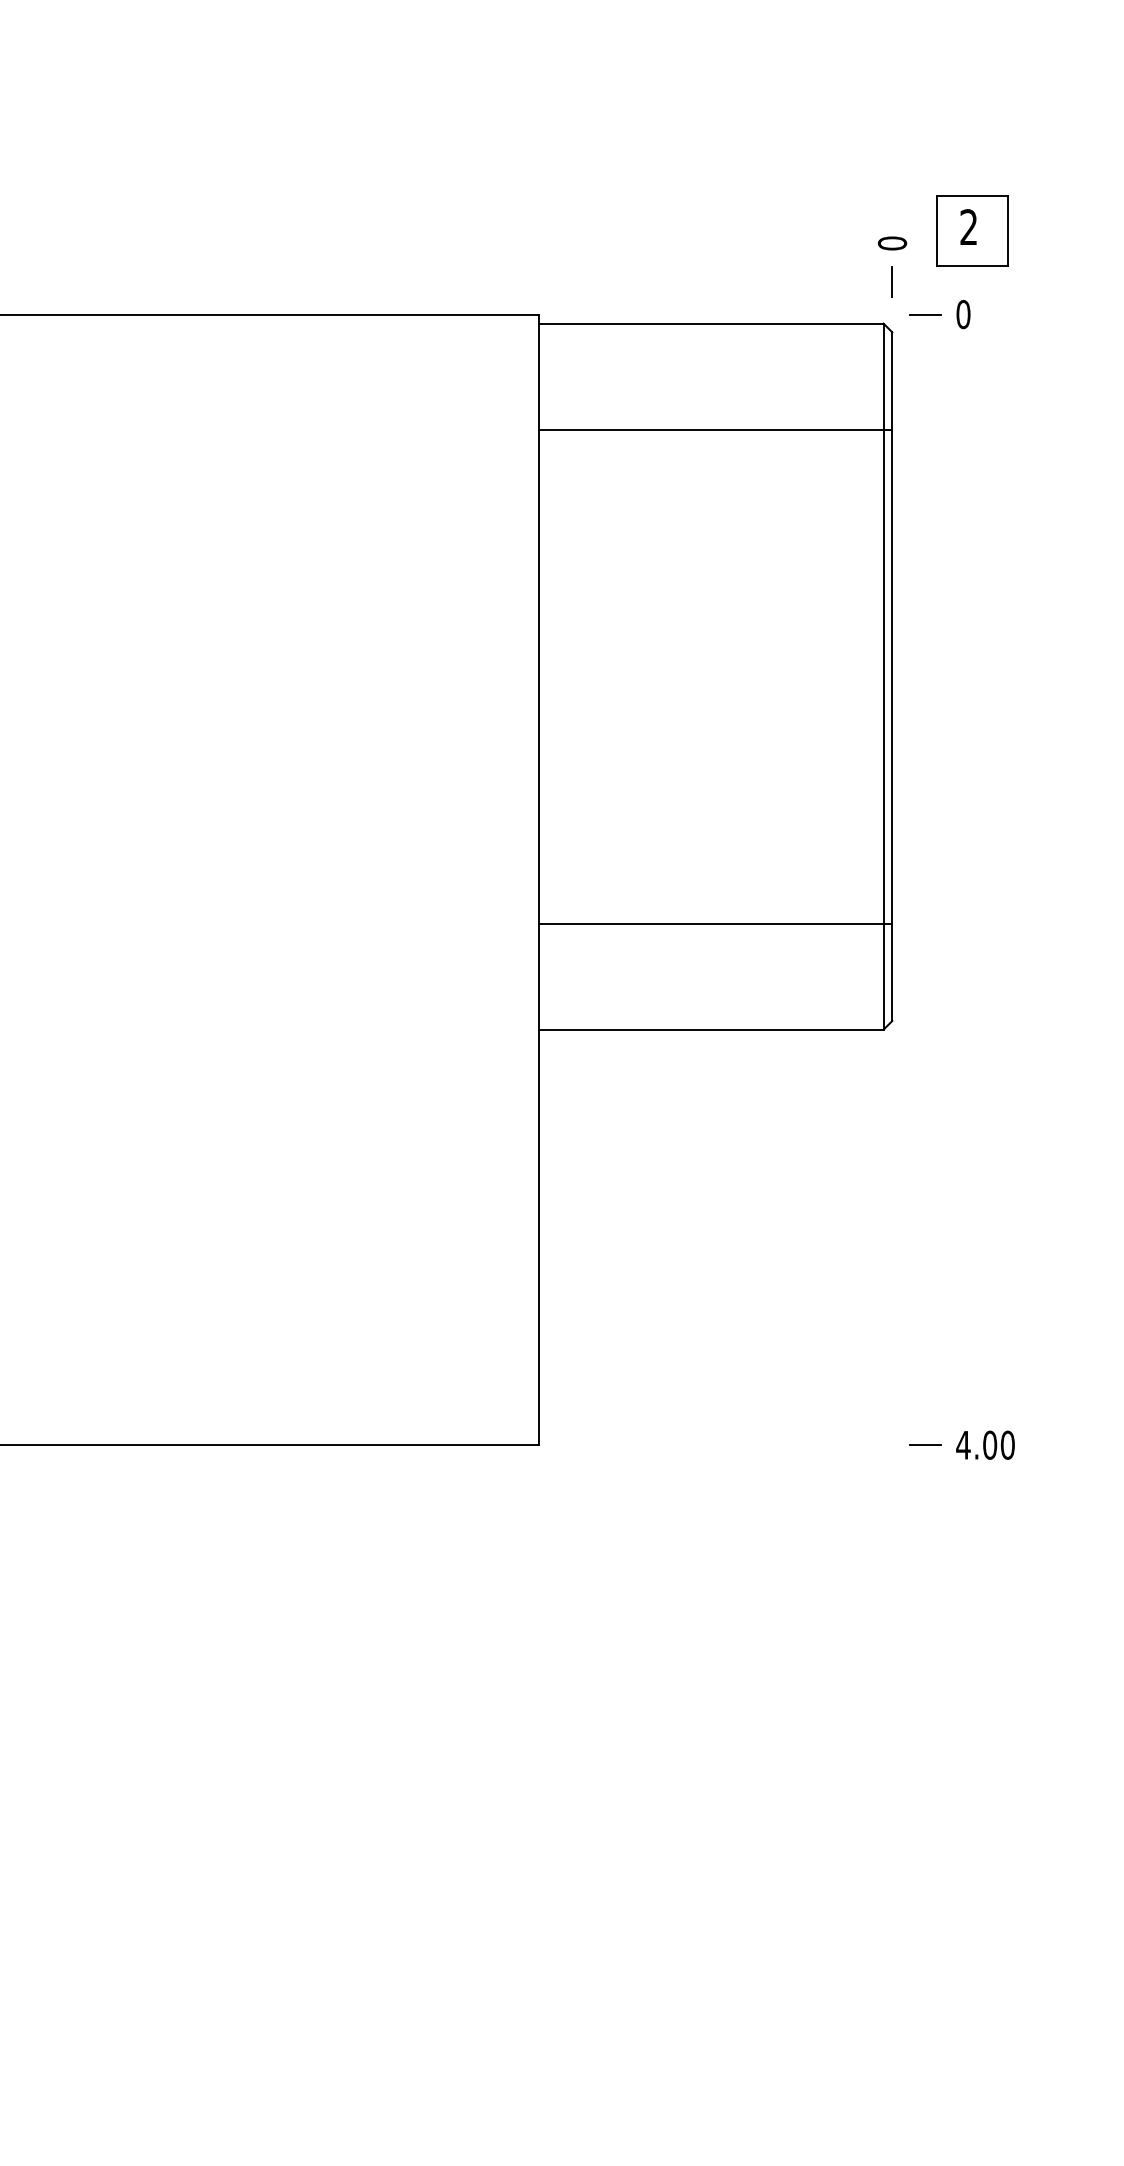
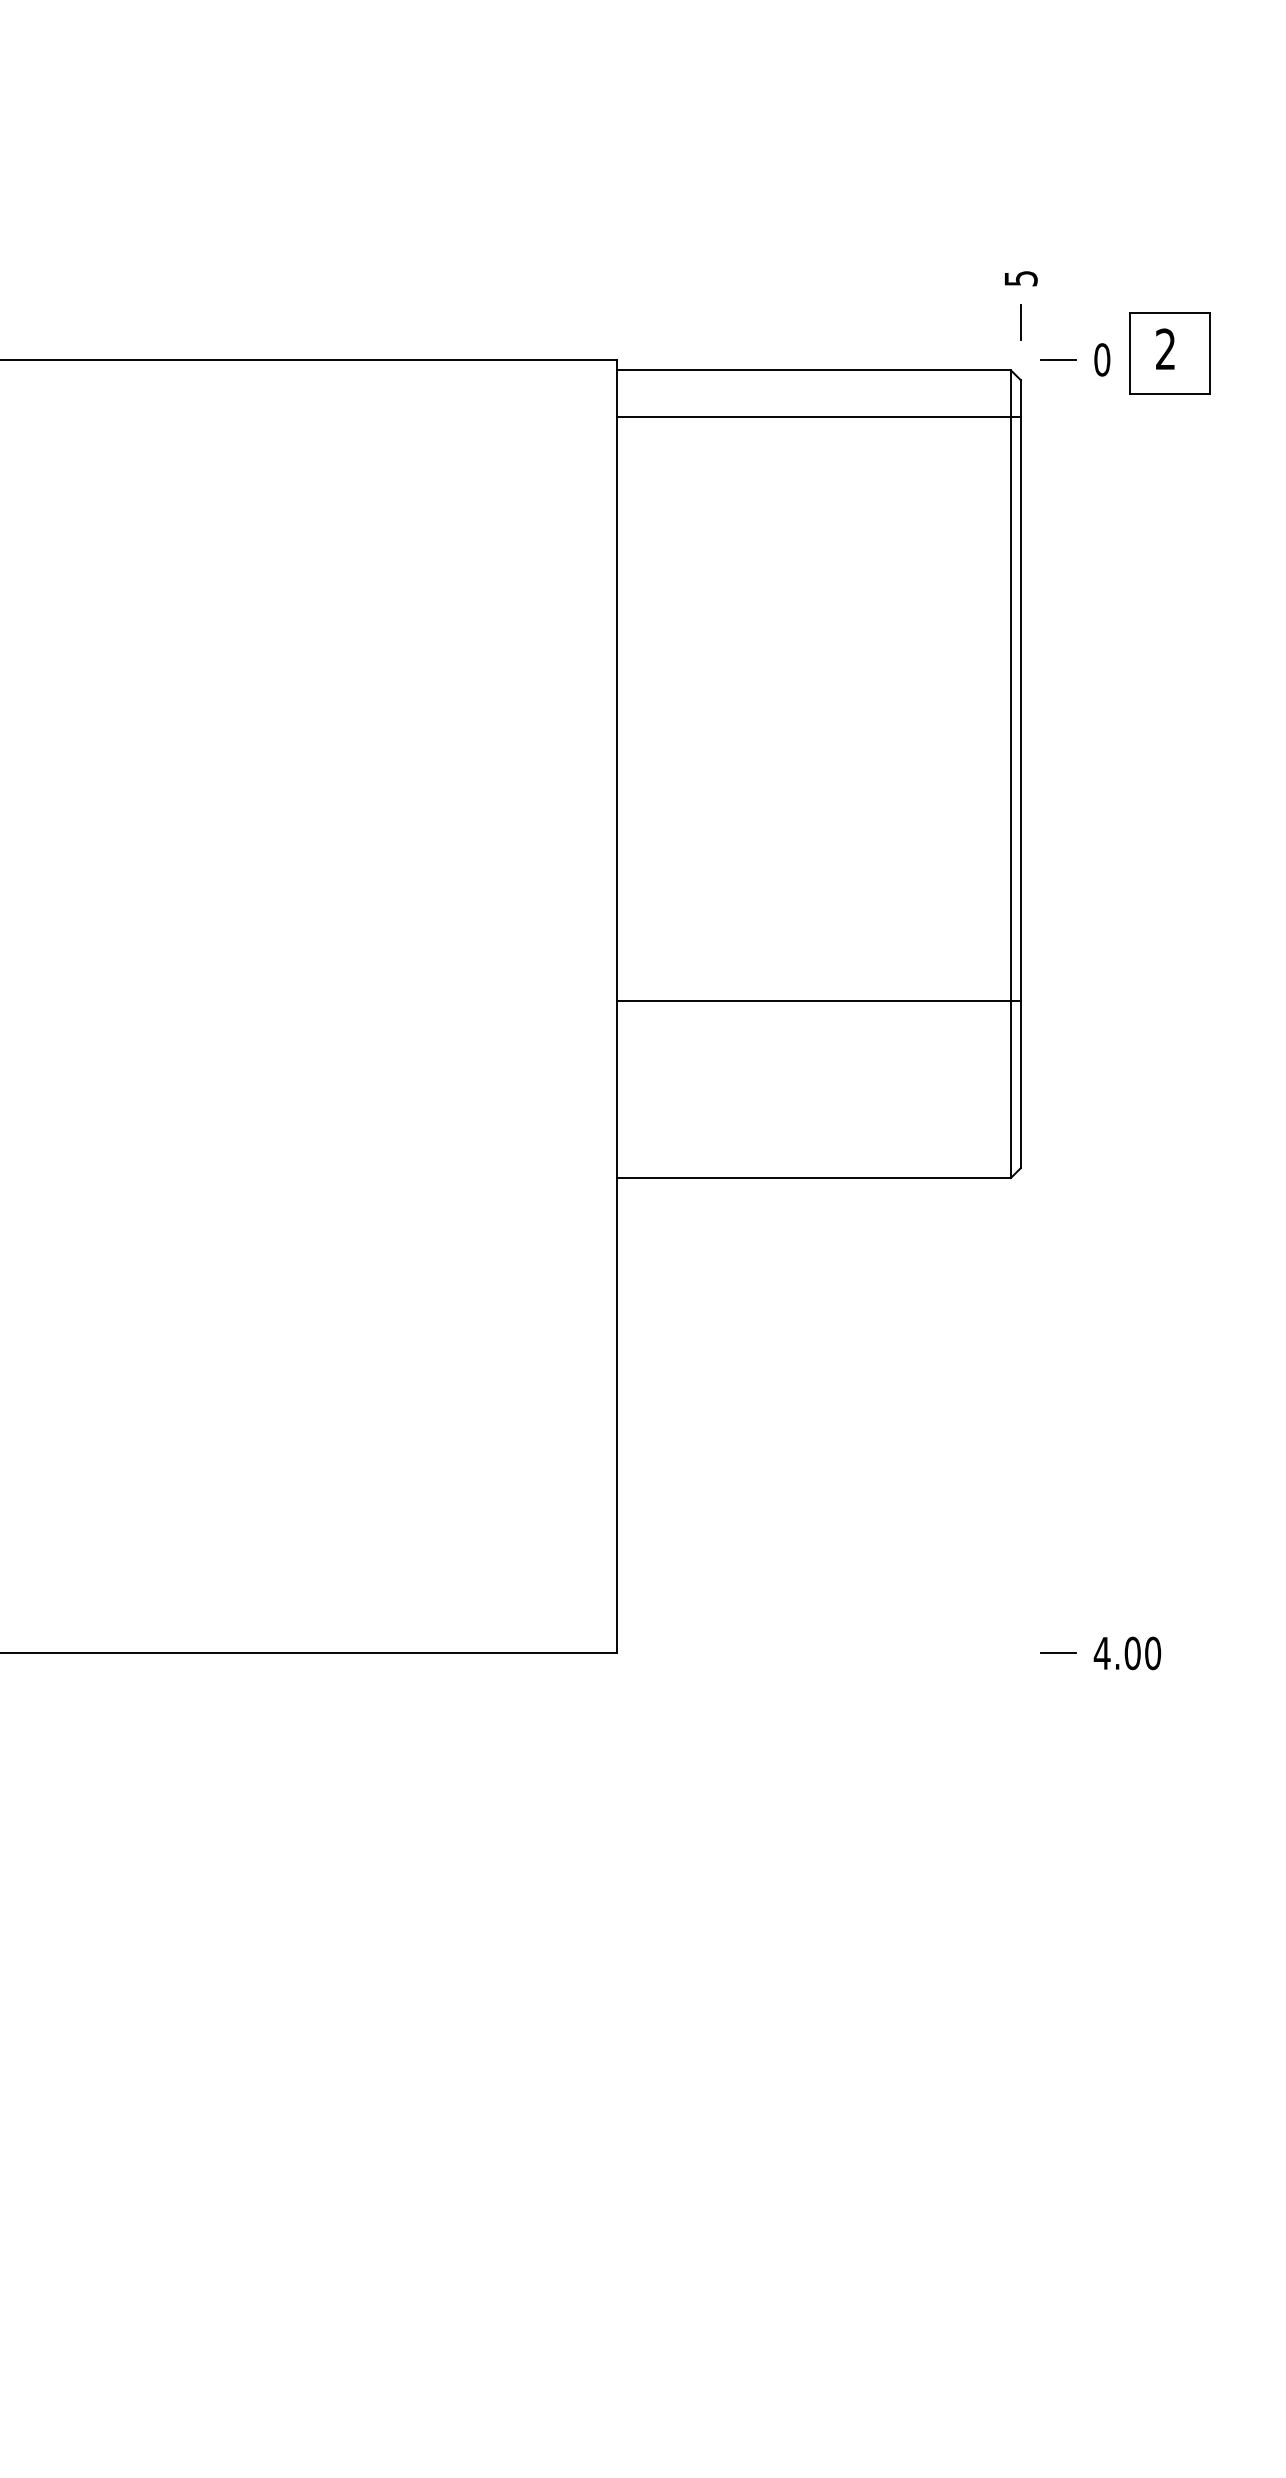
part: (972, 230) -> (1169, 352), moved
text: (892, 243) -> (1021, 278), 0 -> 5
line: (715, 429) -> (818, 417), moved
line: (715, 923) -> (818, 1000), moved

